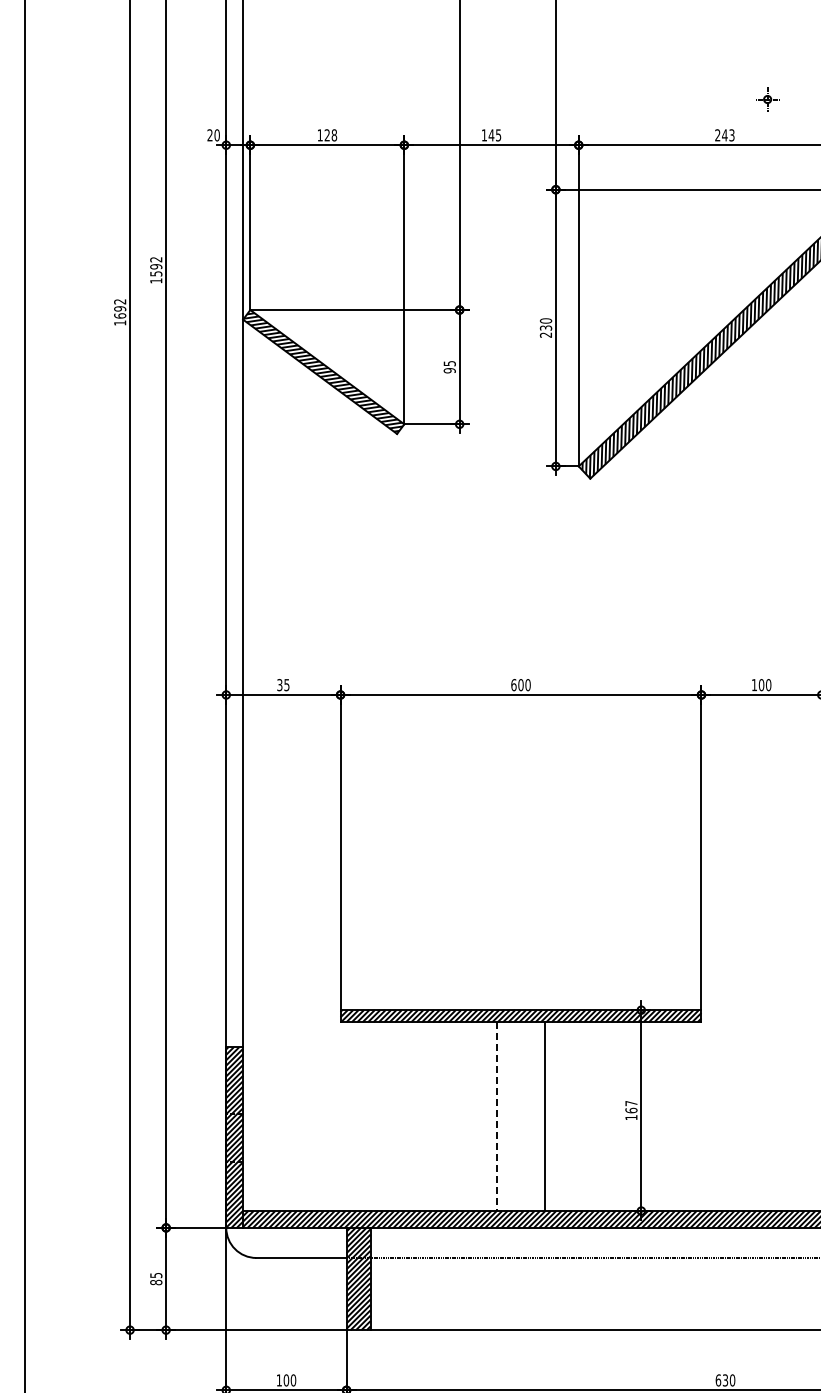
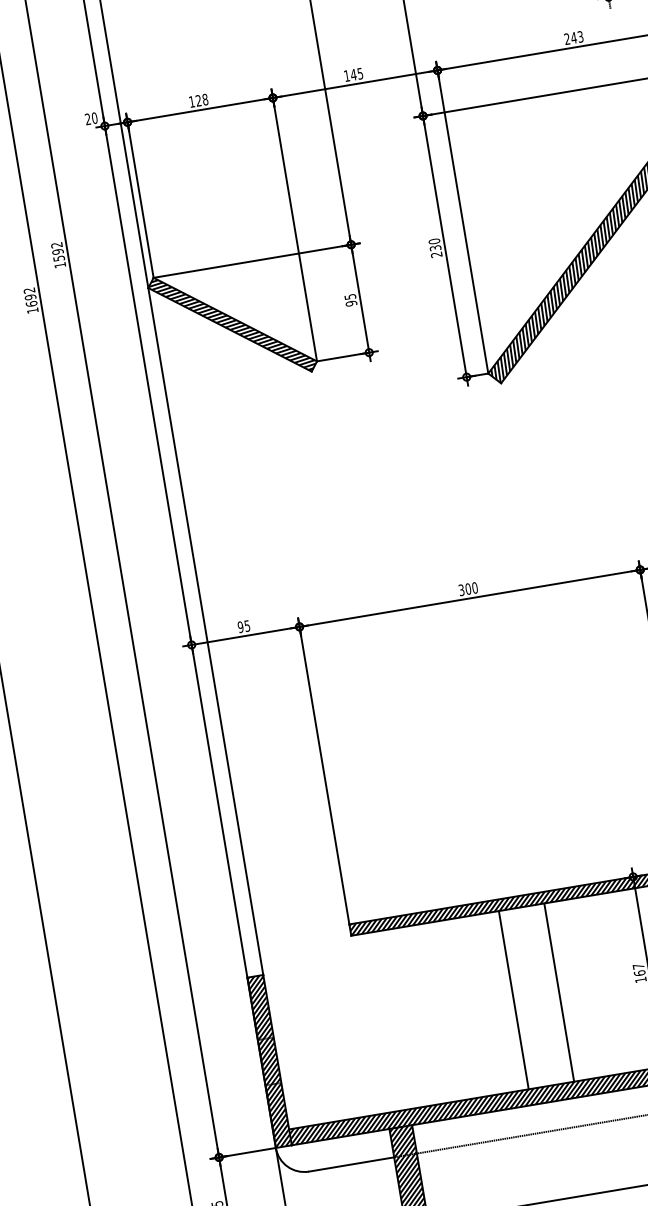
text: (279, 684) -> (240, 626), 35 -> 95
text: (513, 685) -> (461, 590), 600 -> 300
line: (496, 1117) -> (513, 1001), dashed -> solid

